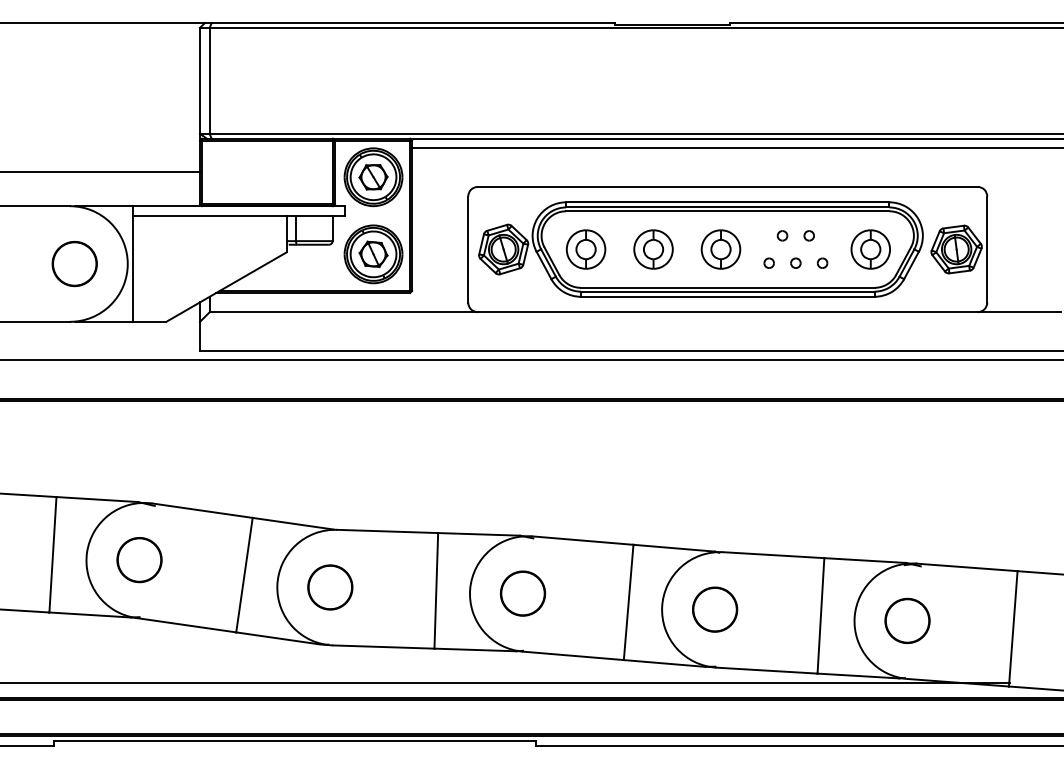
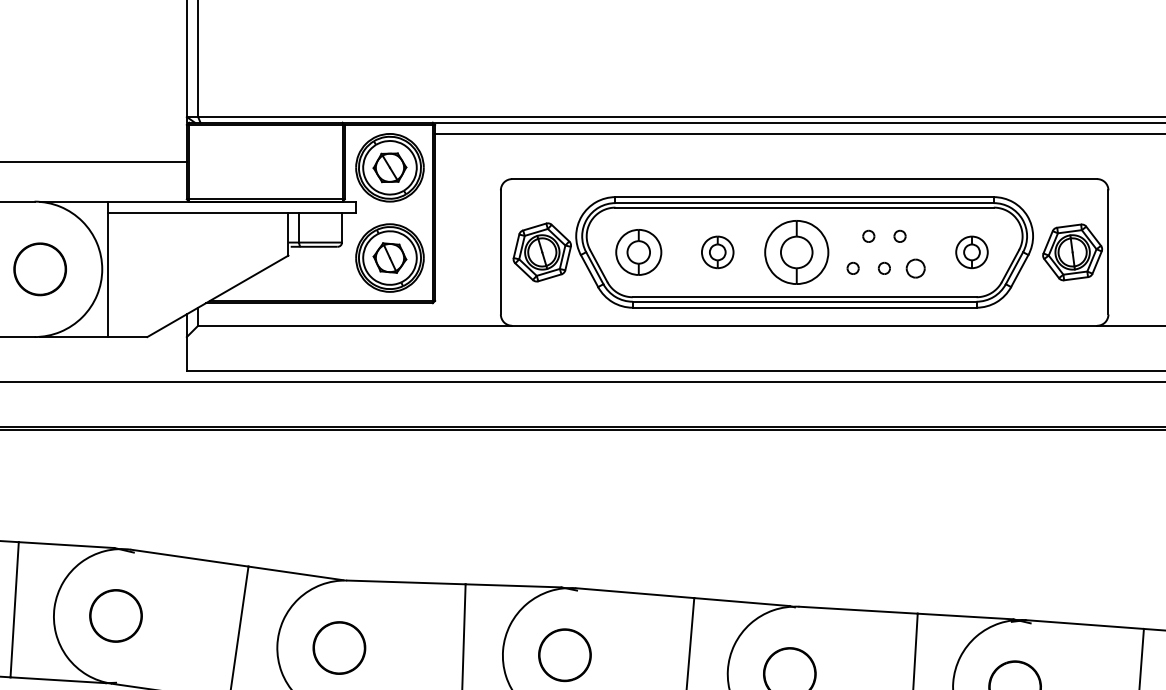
part: (653, 249) -> (717, 252), size x0.7
part: (720, 249) -> (796, 252), size x1.4
part: (870, 249) -> (971, 252), size x0.7
part: (822, 262) -> (915, 267), size x1.6

